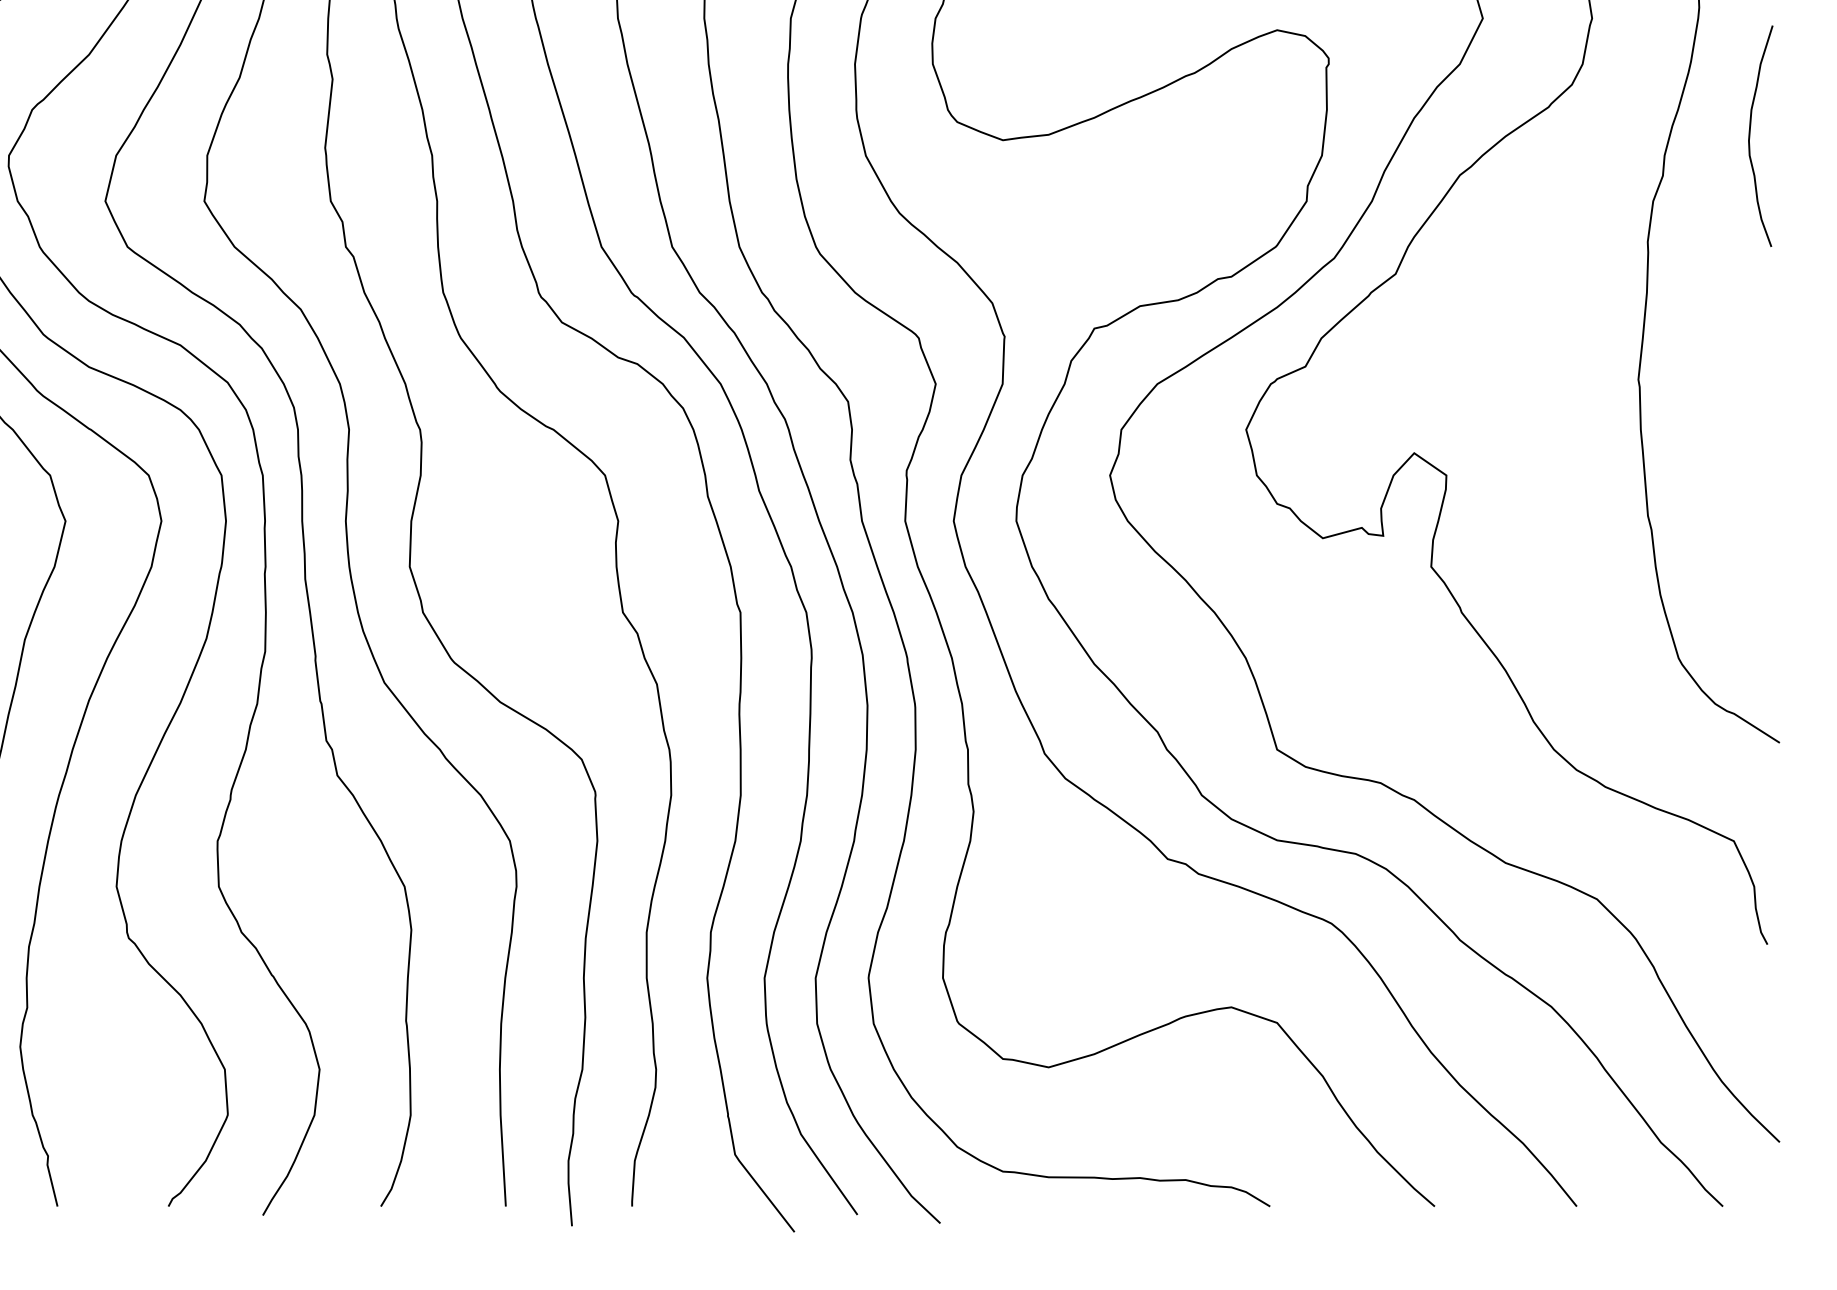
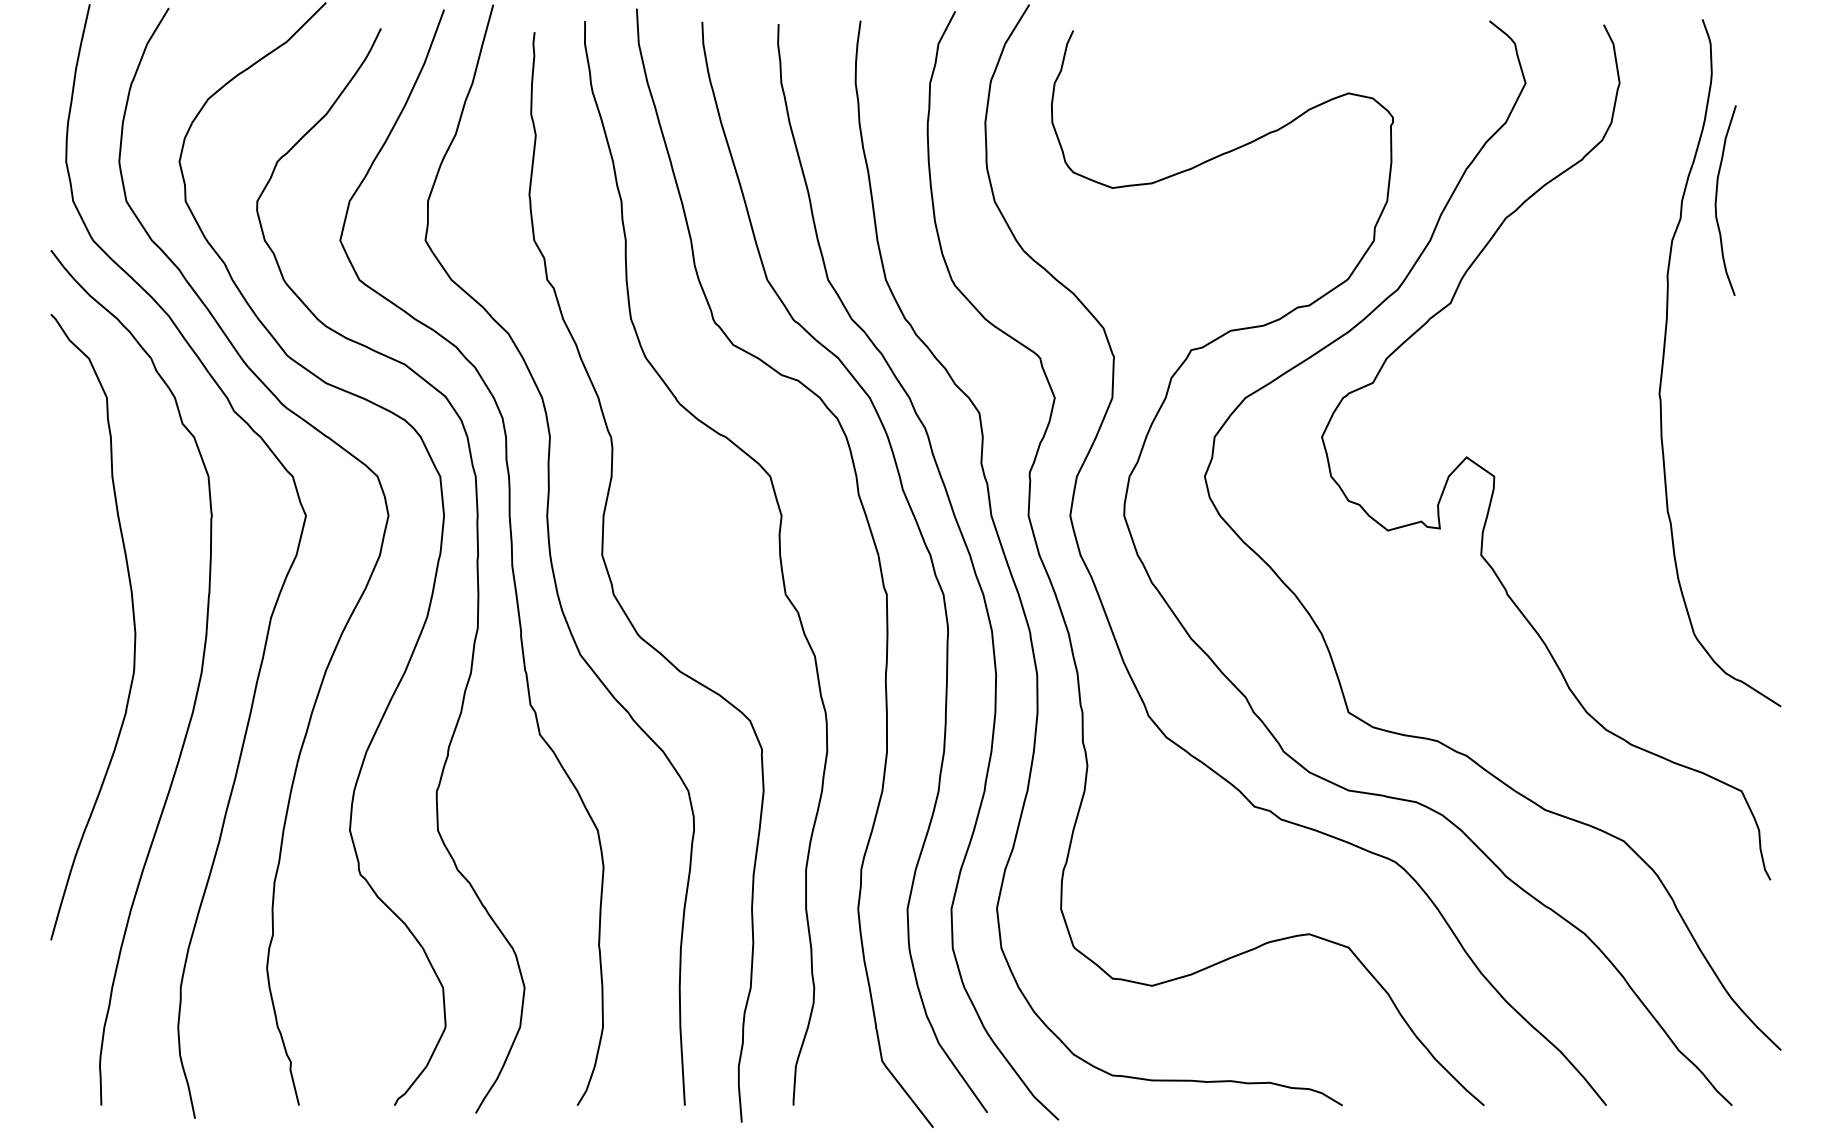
curve: (1751, 132) -> (1717, 197), moved

